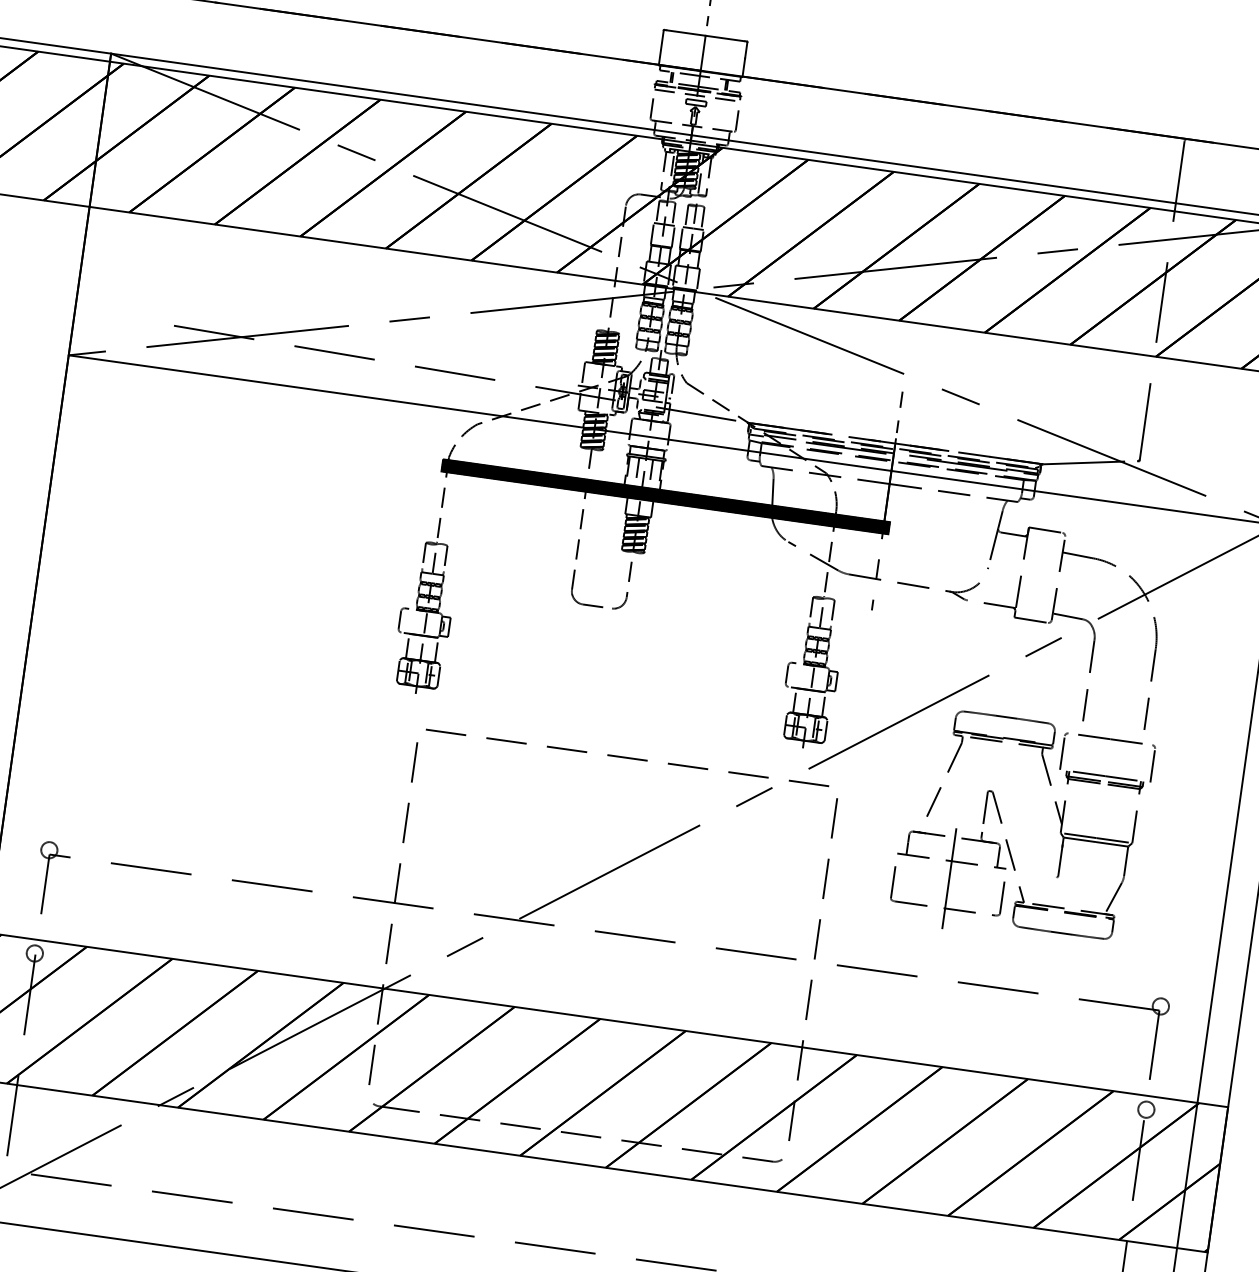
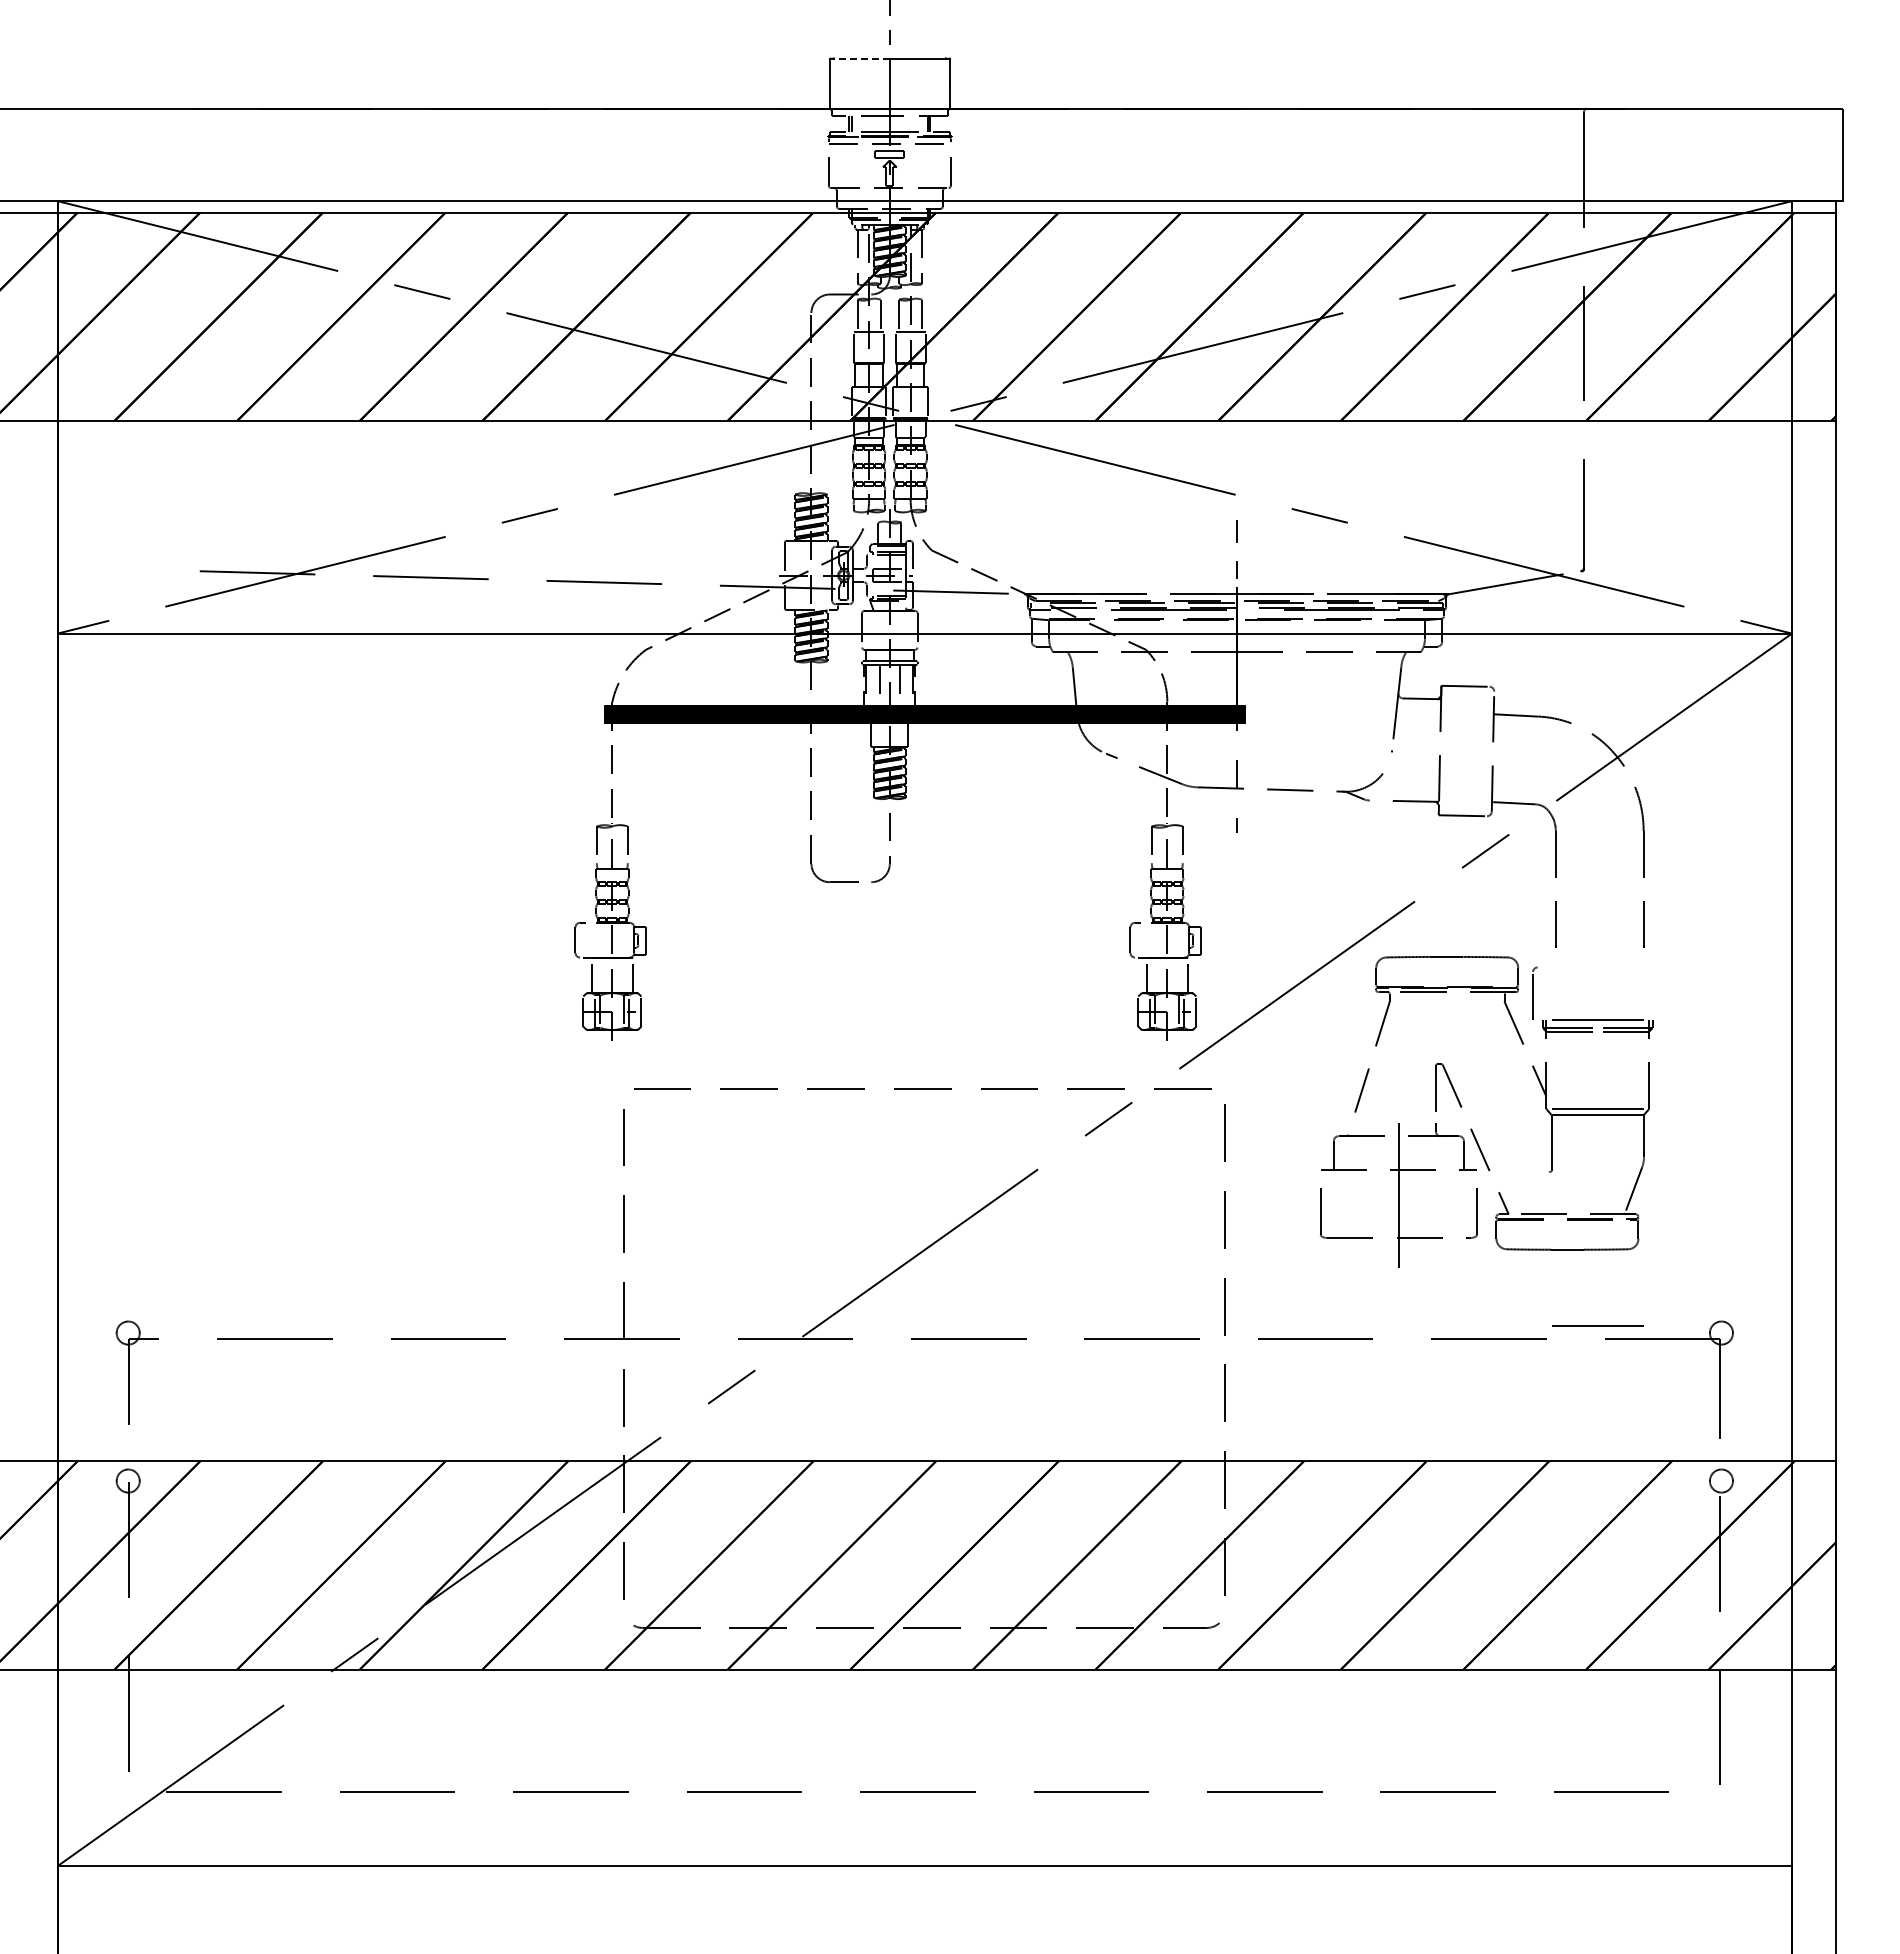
line: (685, 32) -> (860, 58), solid -> dashed
line: (1110, 738) -> (1597, 1325), moved
part: (1151, 762) -> (1660, 992), removed

